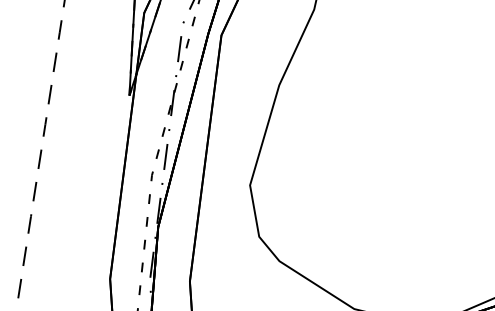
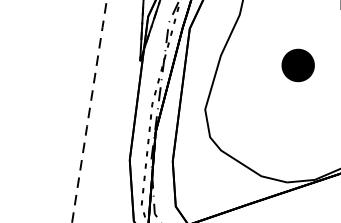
part: (421, 103) -> (297, 65), added

